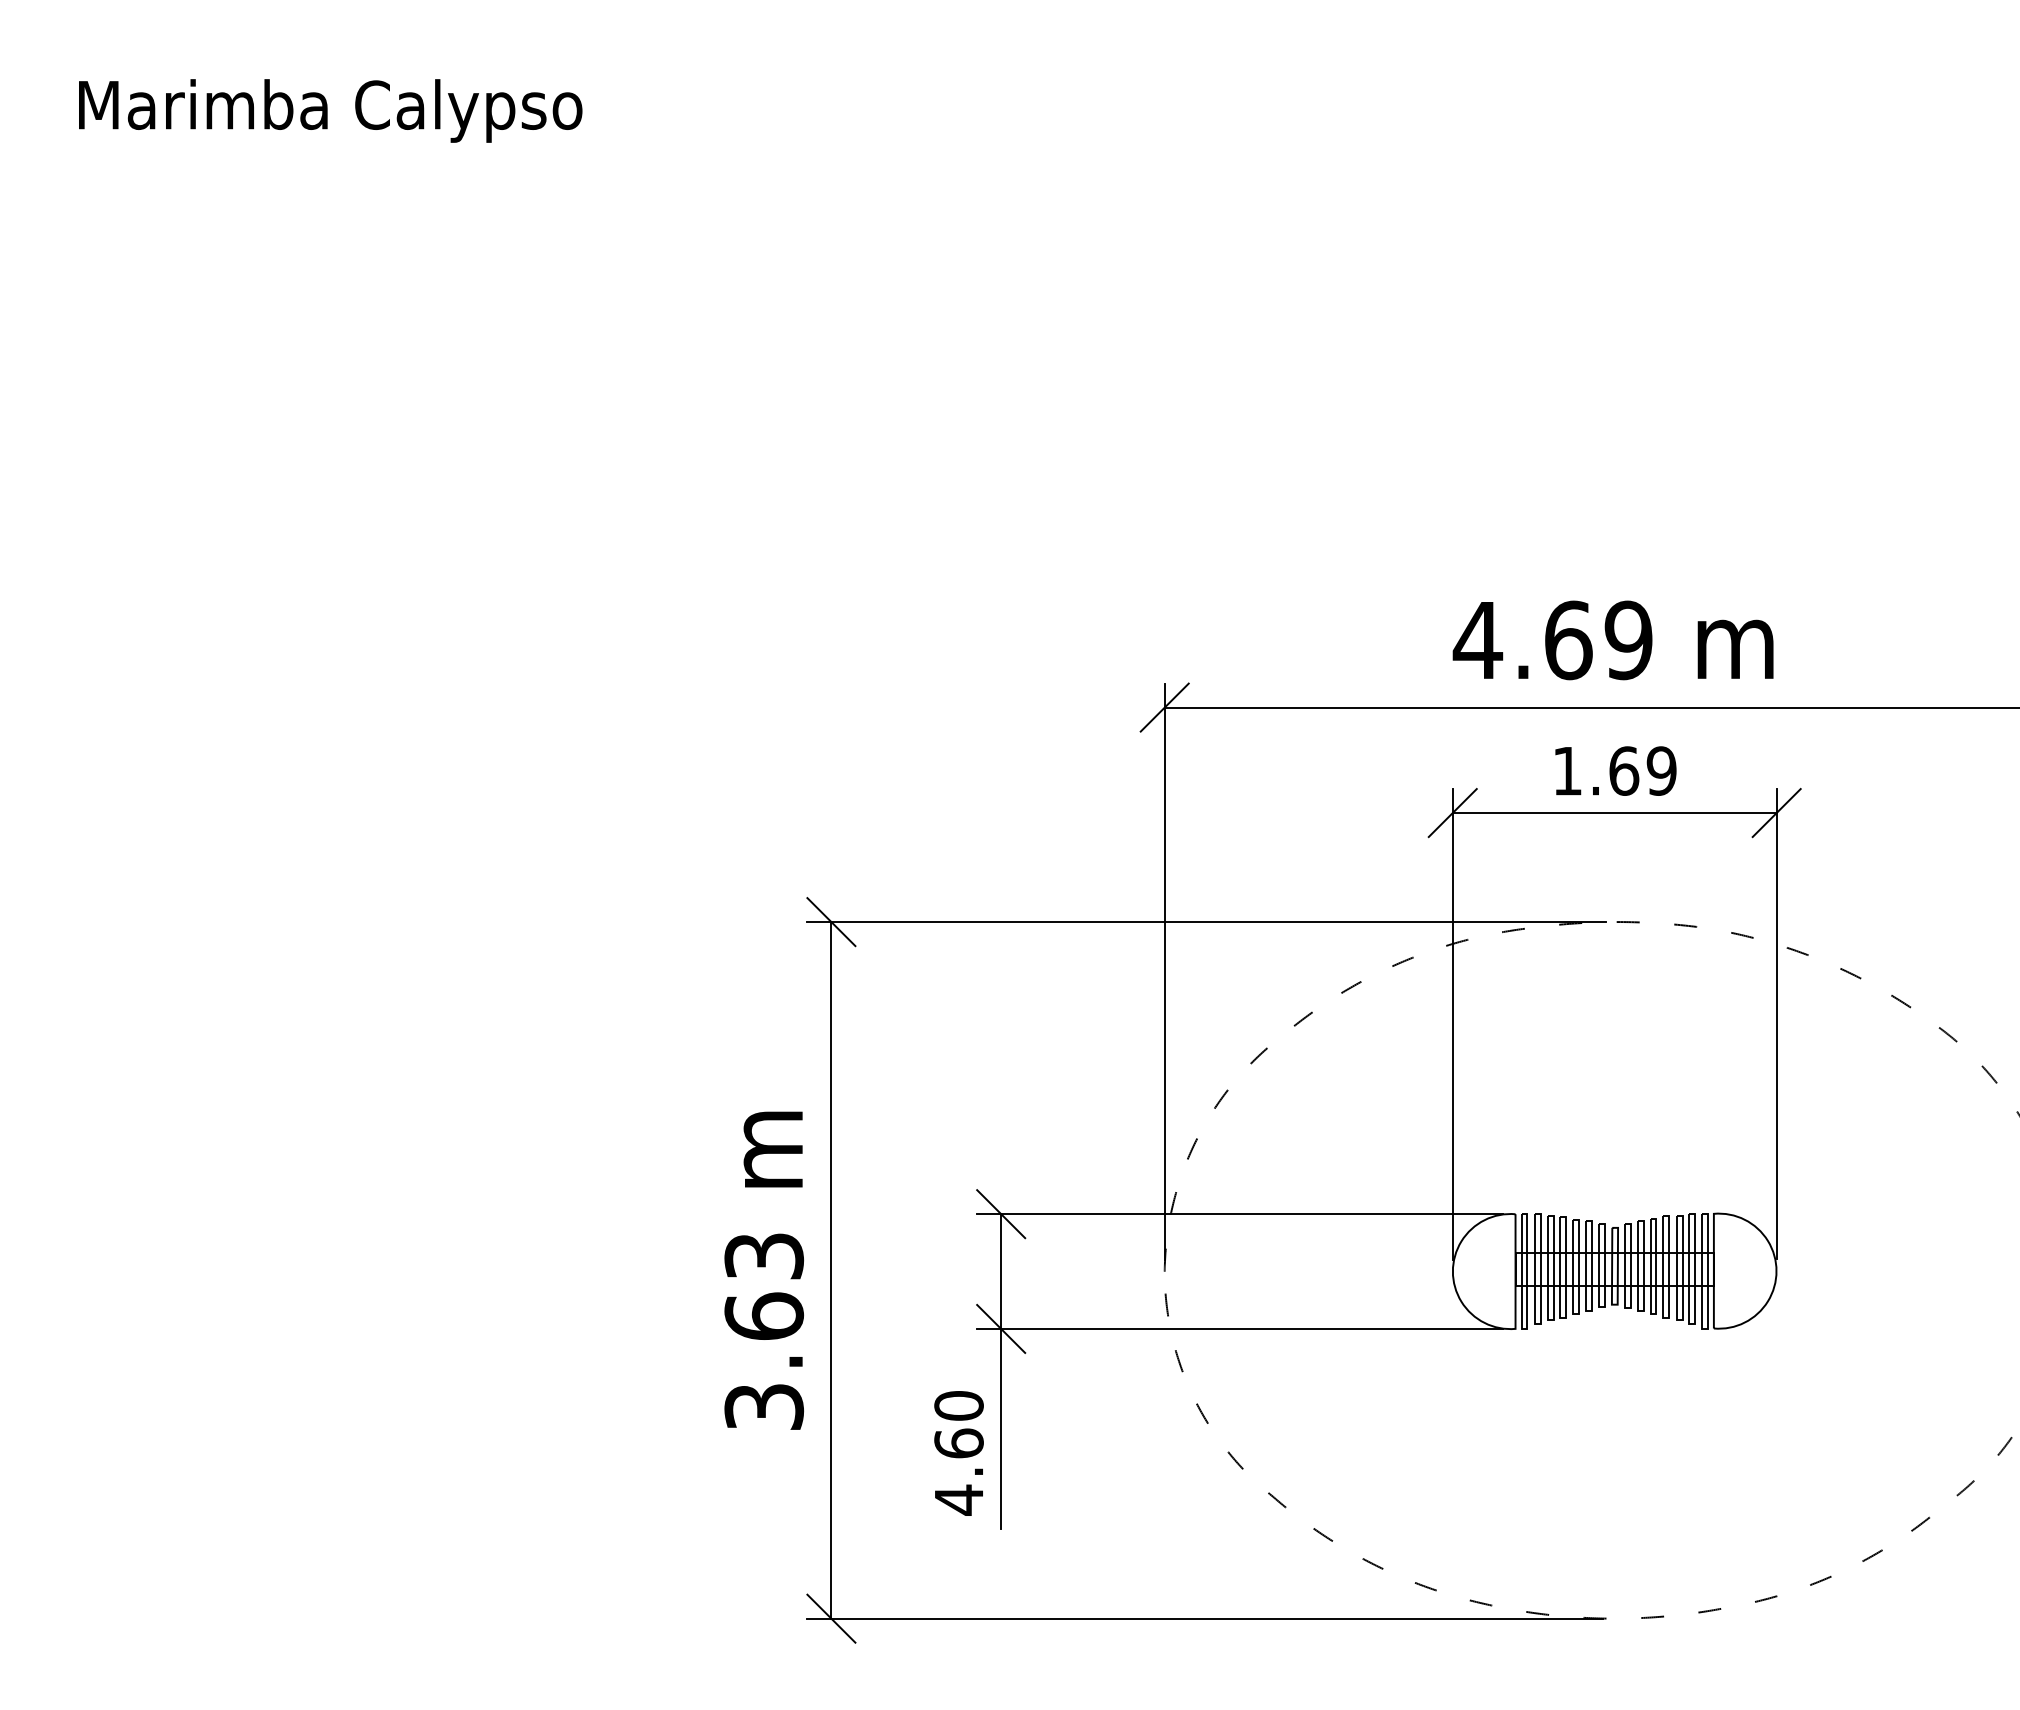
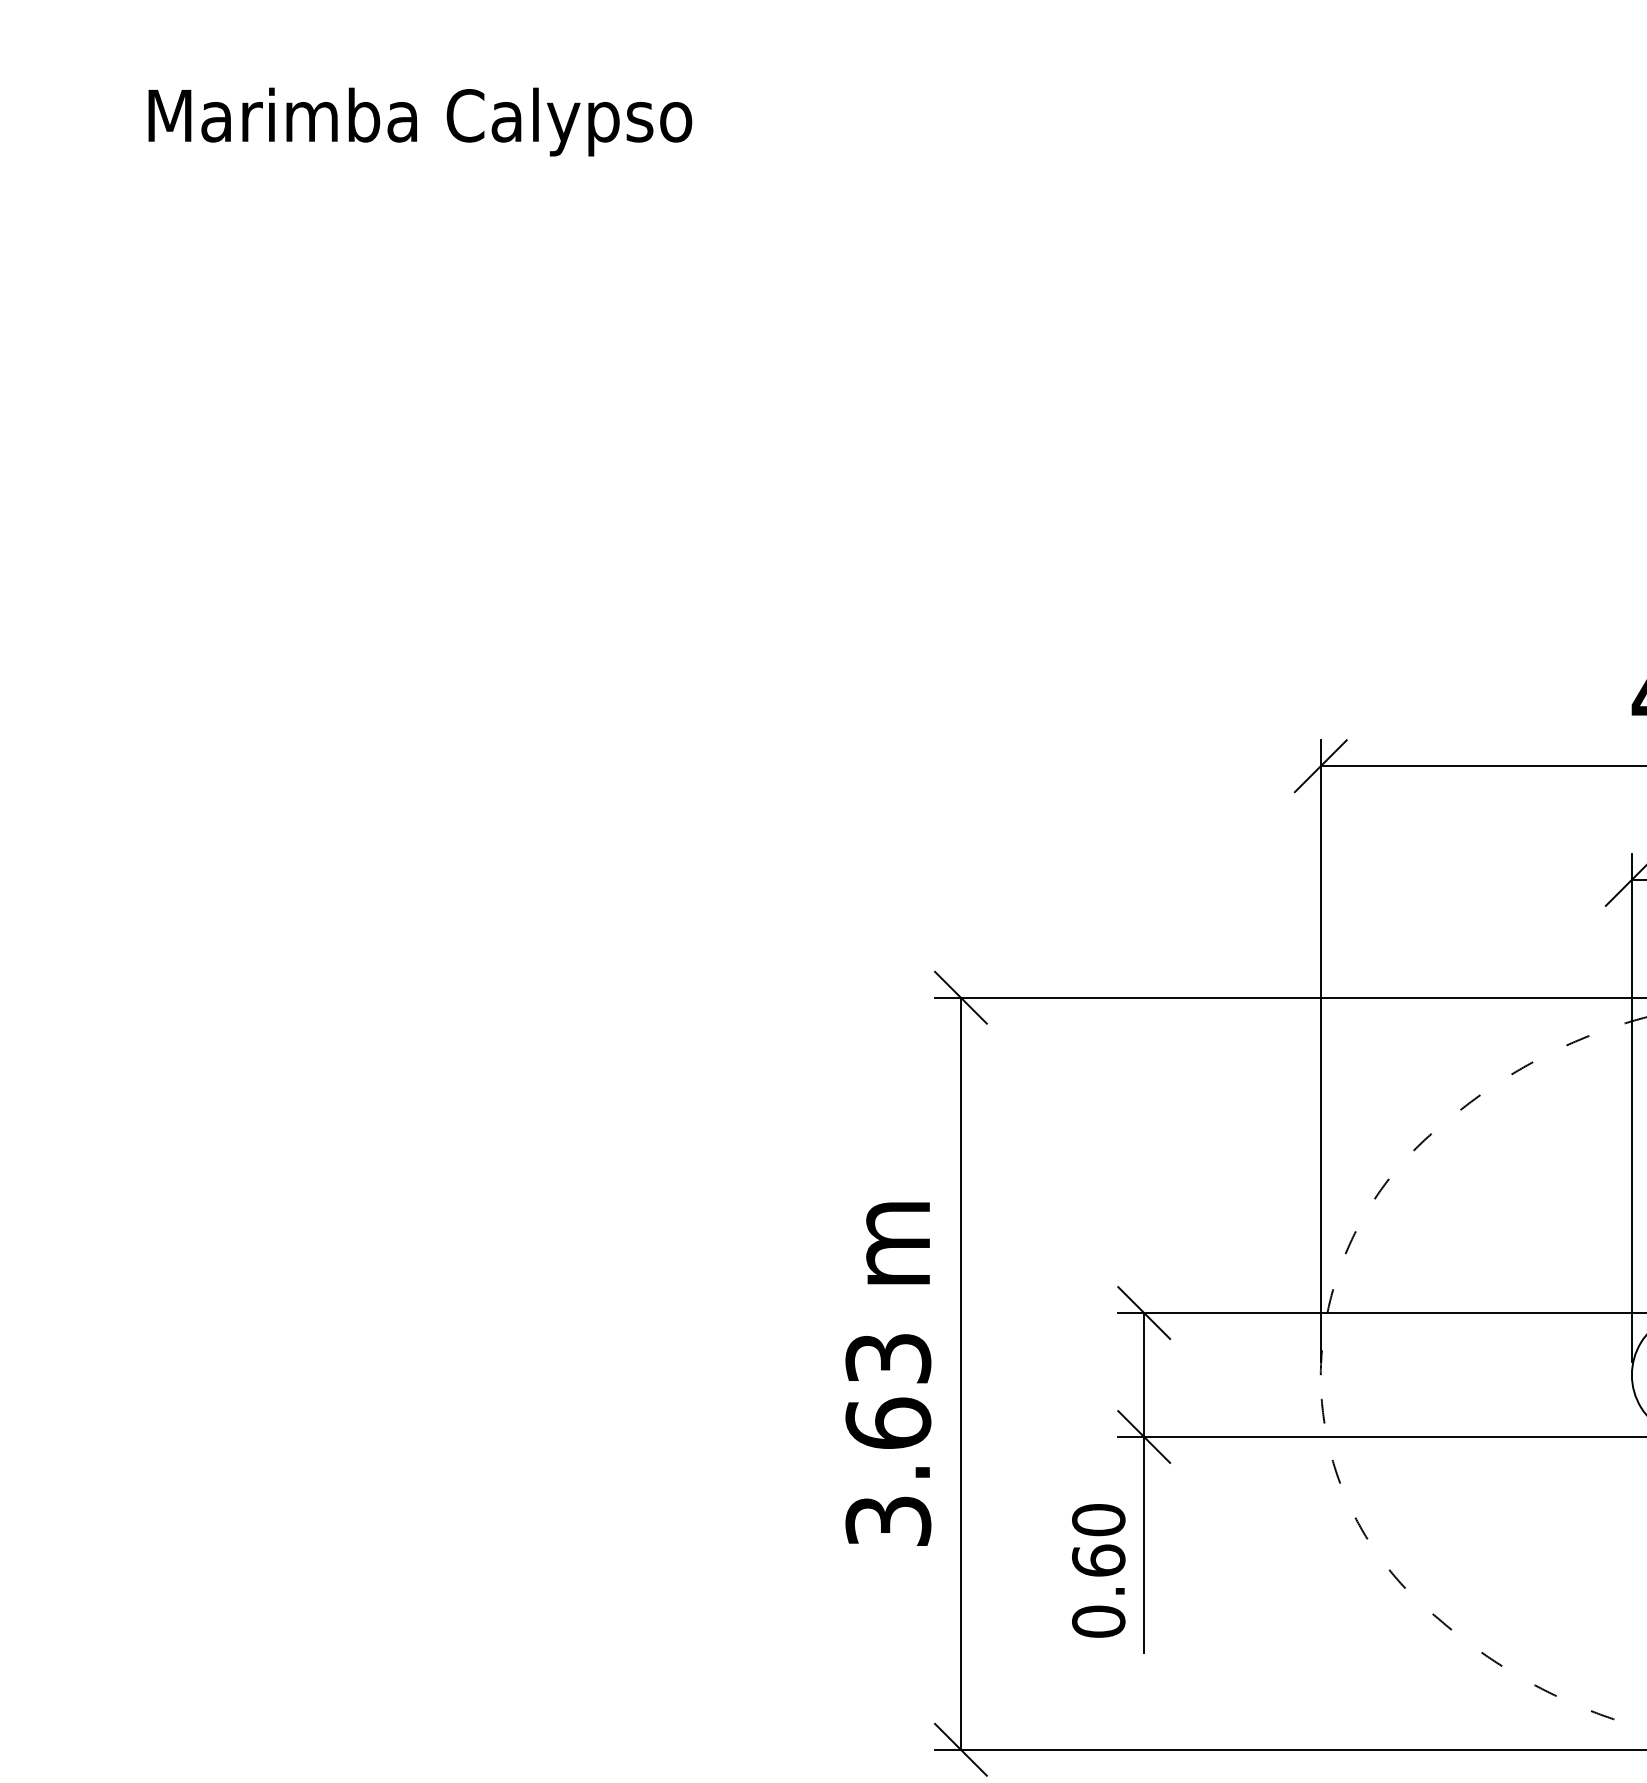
text: (958, 1499) -> (1098, 1621), 4.60 -> 0.60

